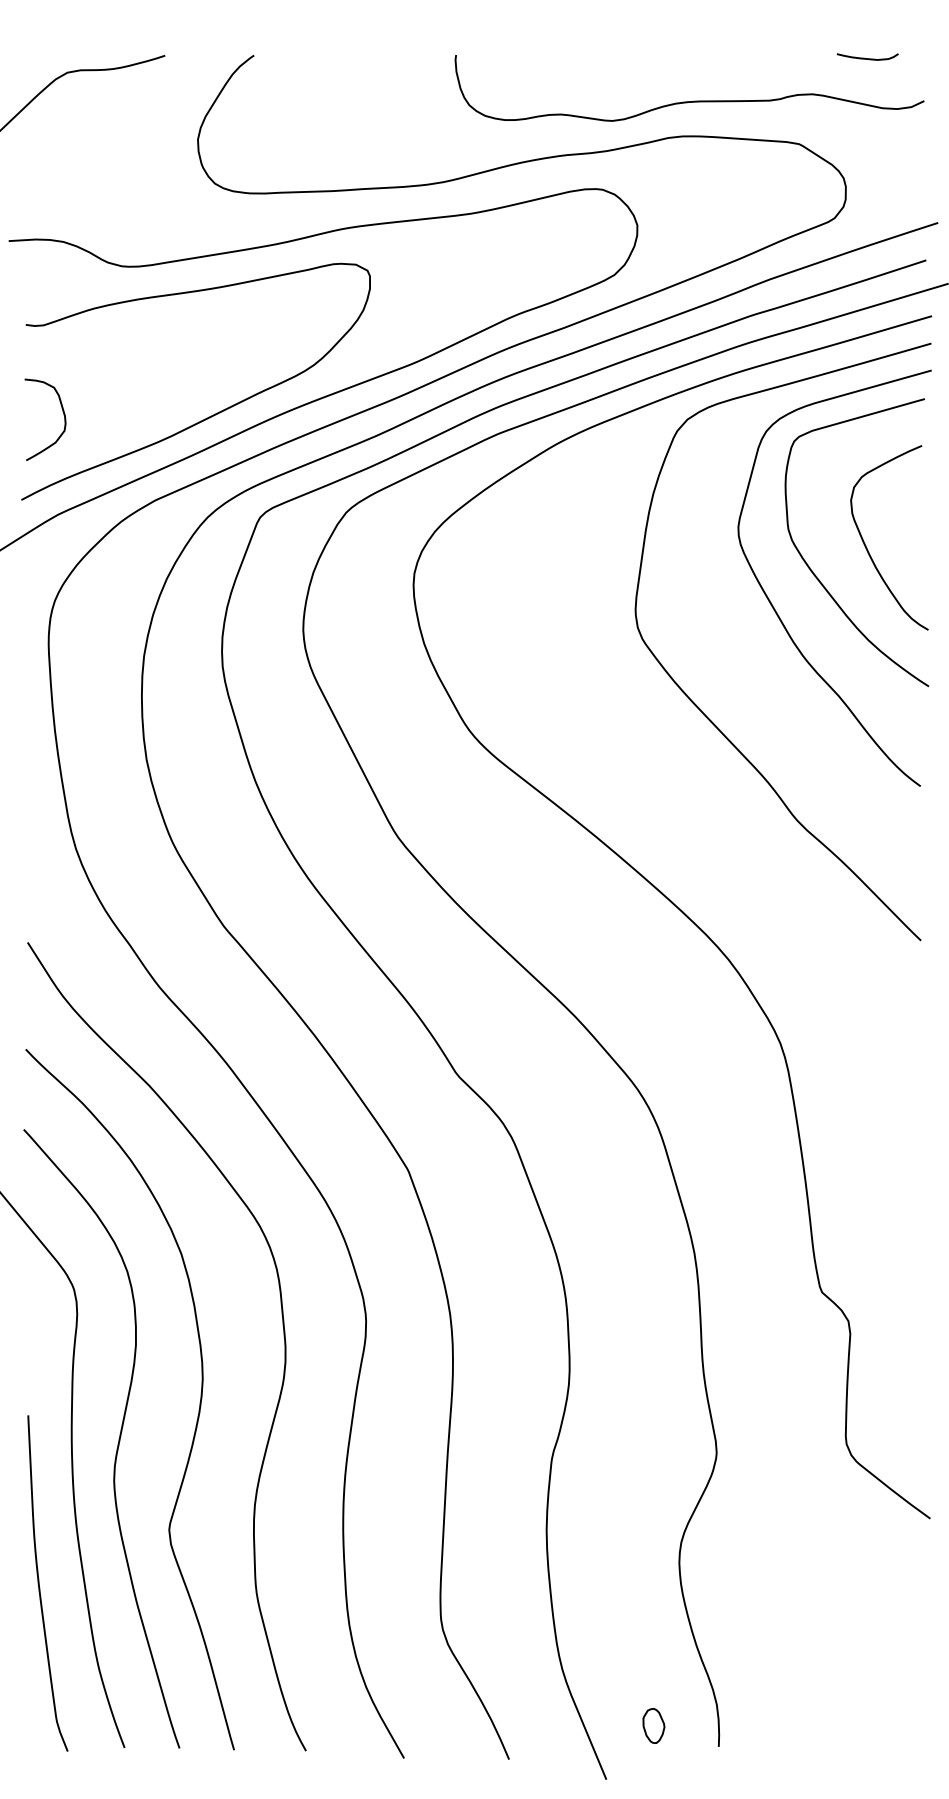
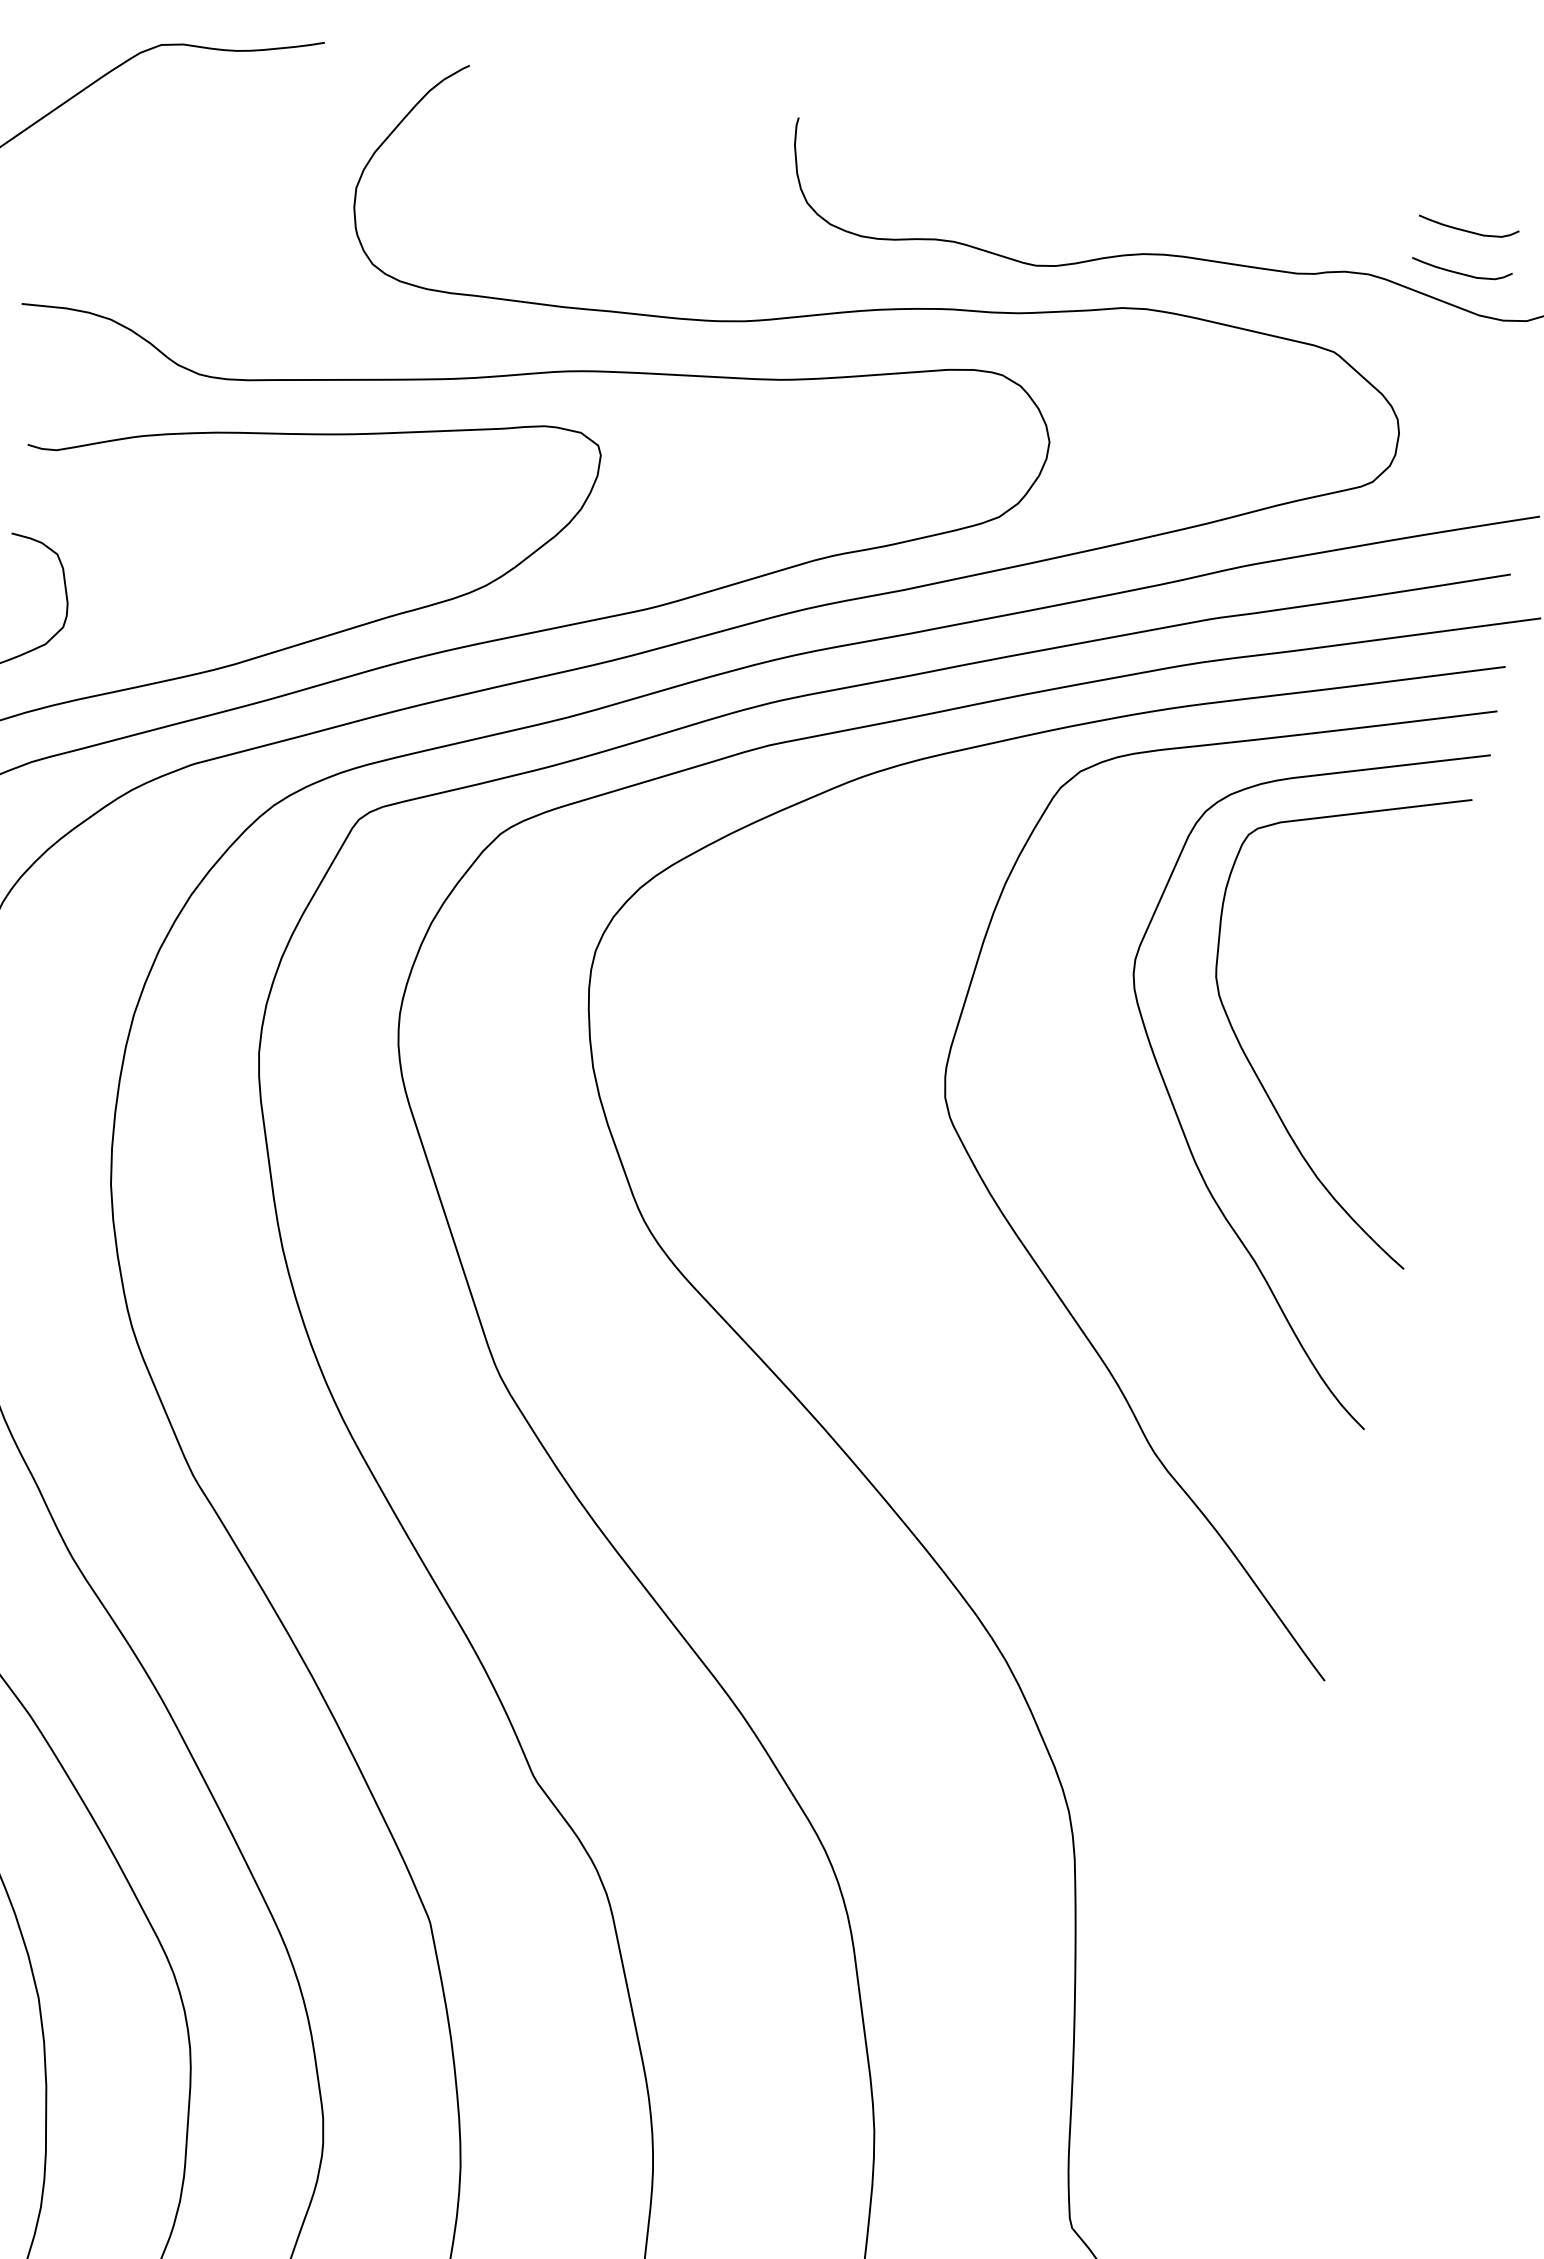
curve: (867, 84) -> (1460, 272), added
curve: (867, 547) -> (1340, 1026), removed

